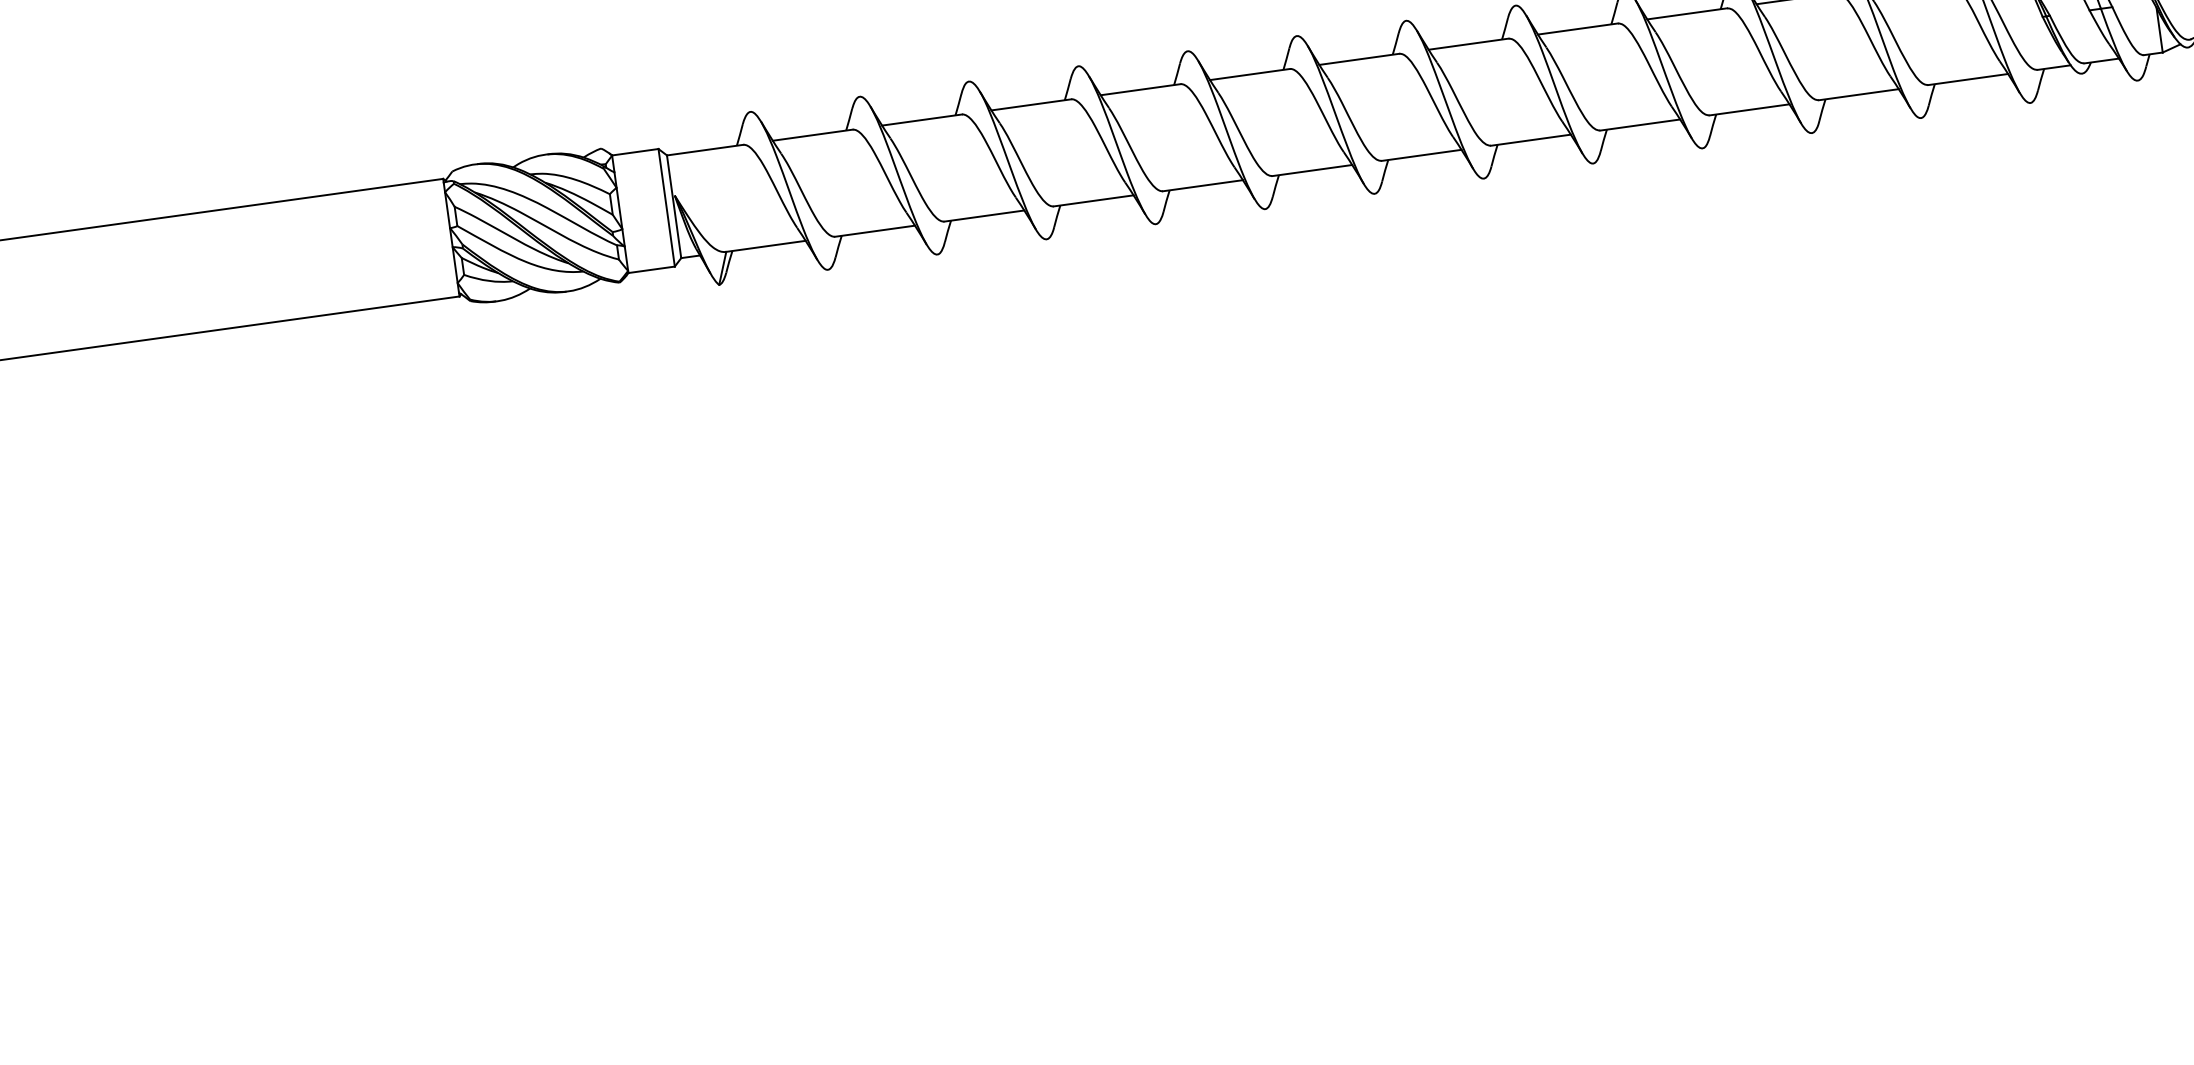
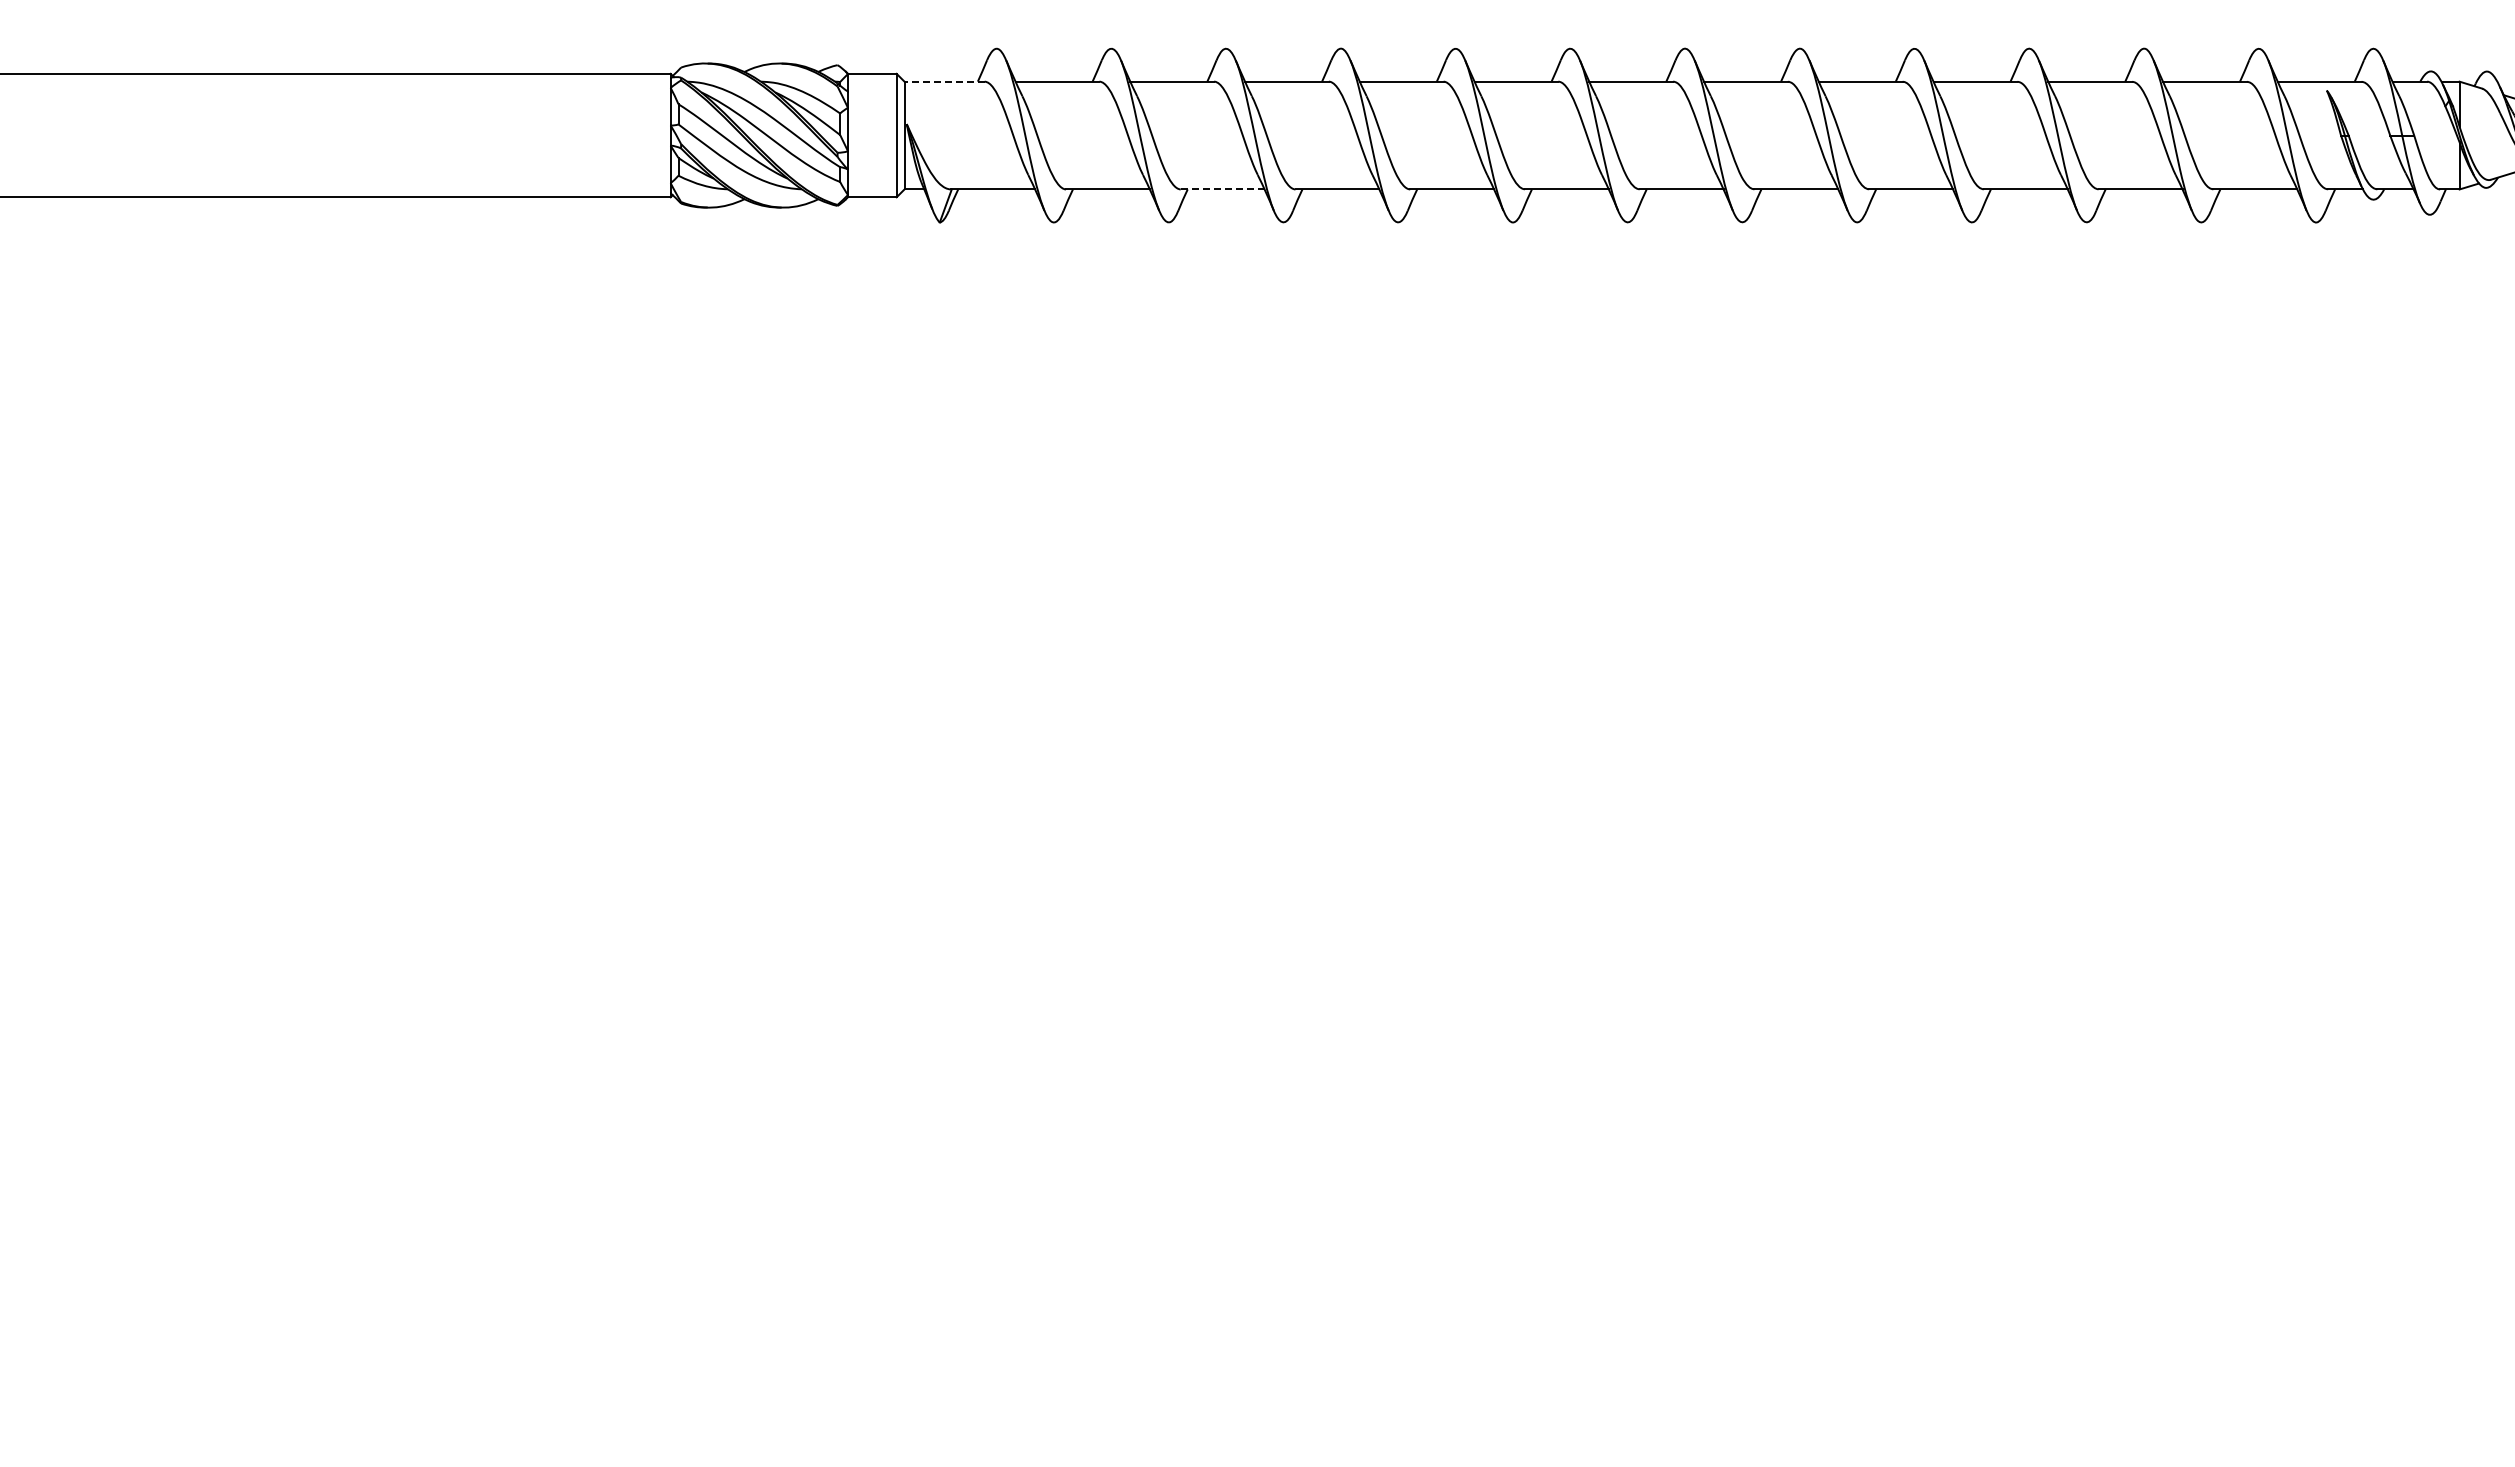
line: (705, 149) -> (944, 81), solid -> dashed
line: (984, 216) -> (1222, 189), solid -> dashed

